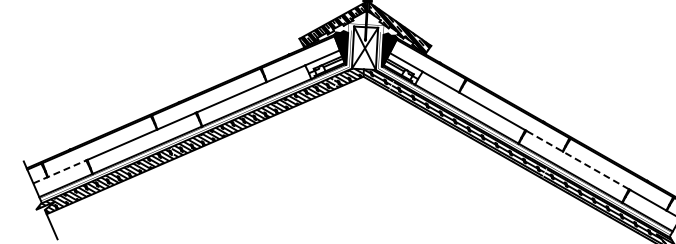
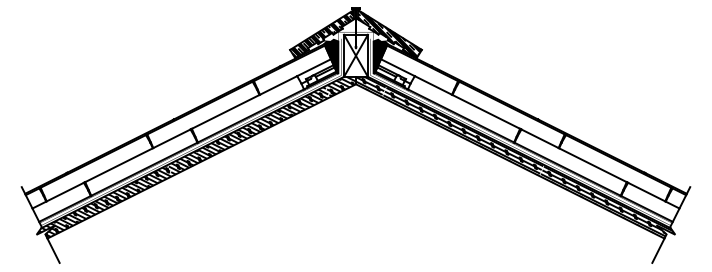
line: (578, 159) -> (574, 155), dashed -> solid
line: (60, 171) -> (58, 195), dashed -> solid

